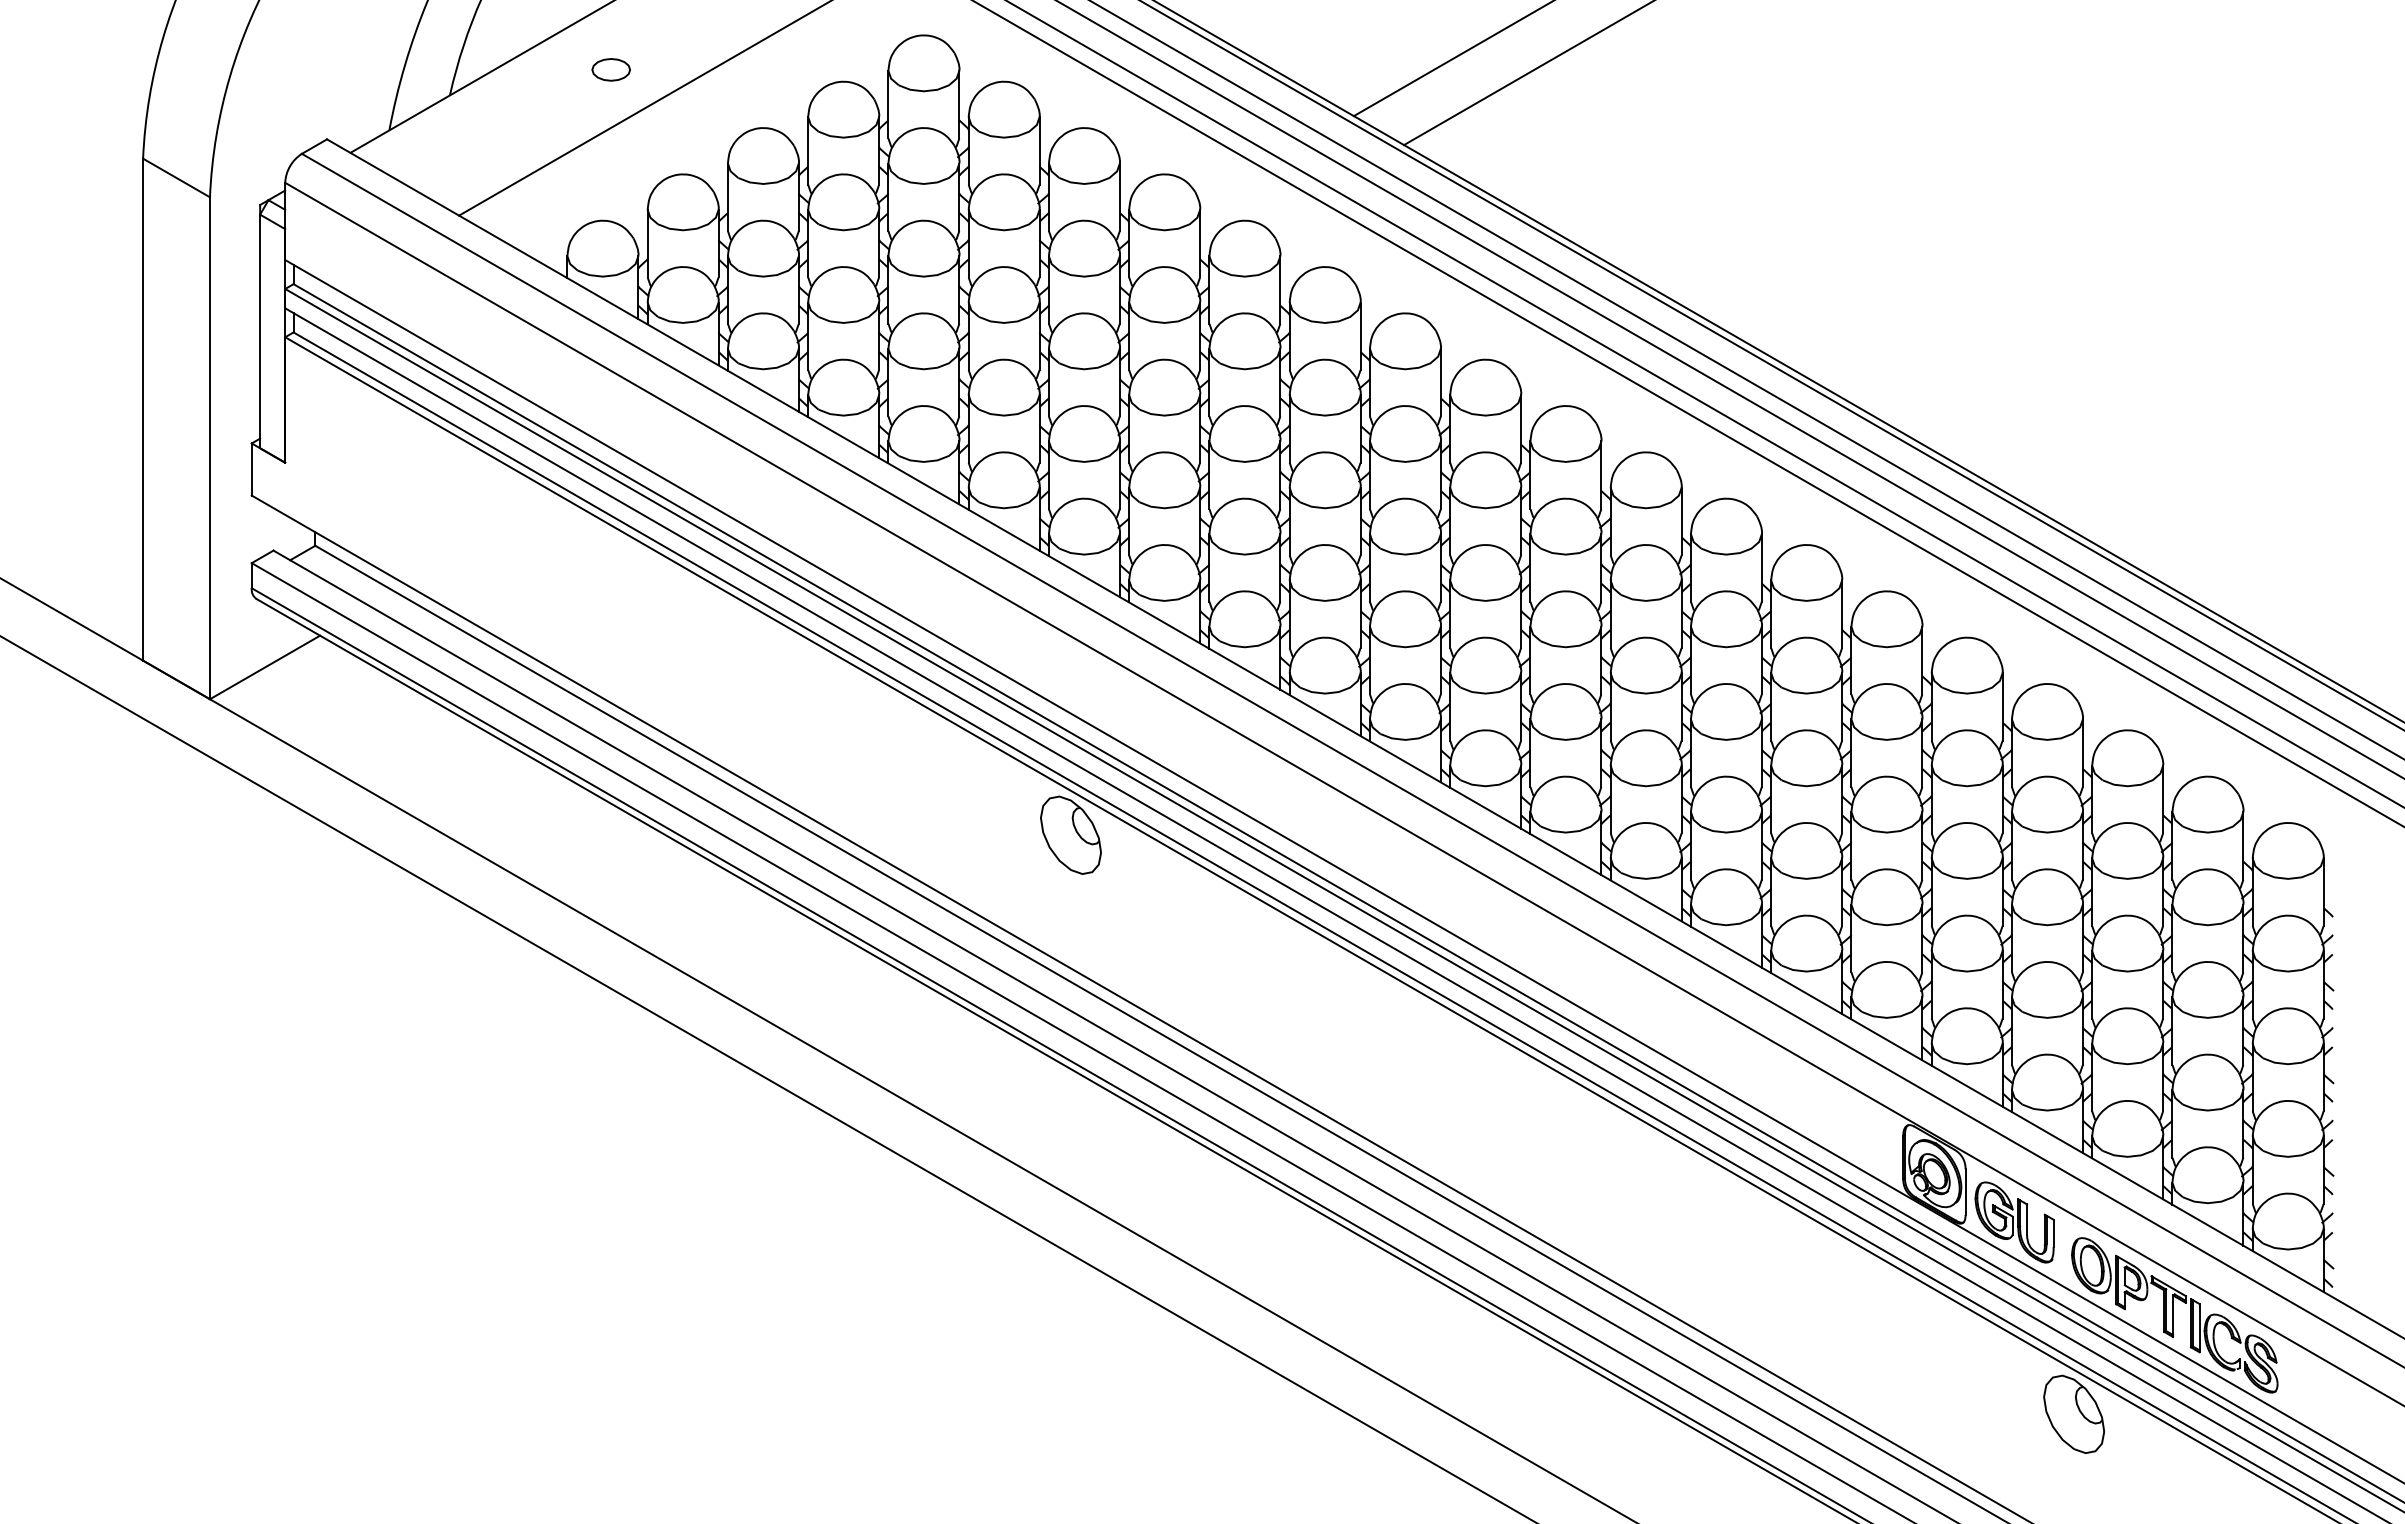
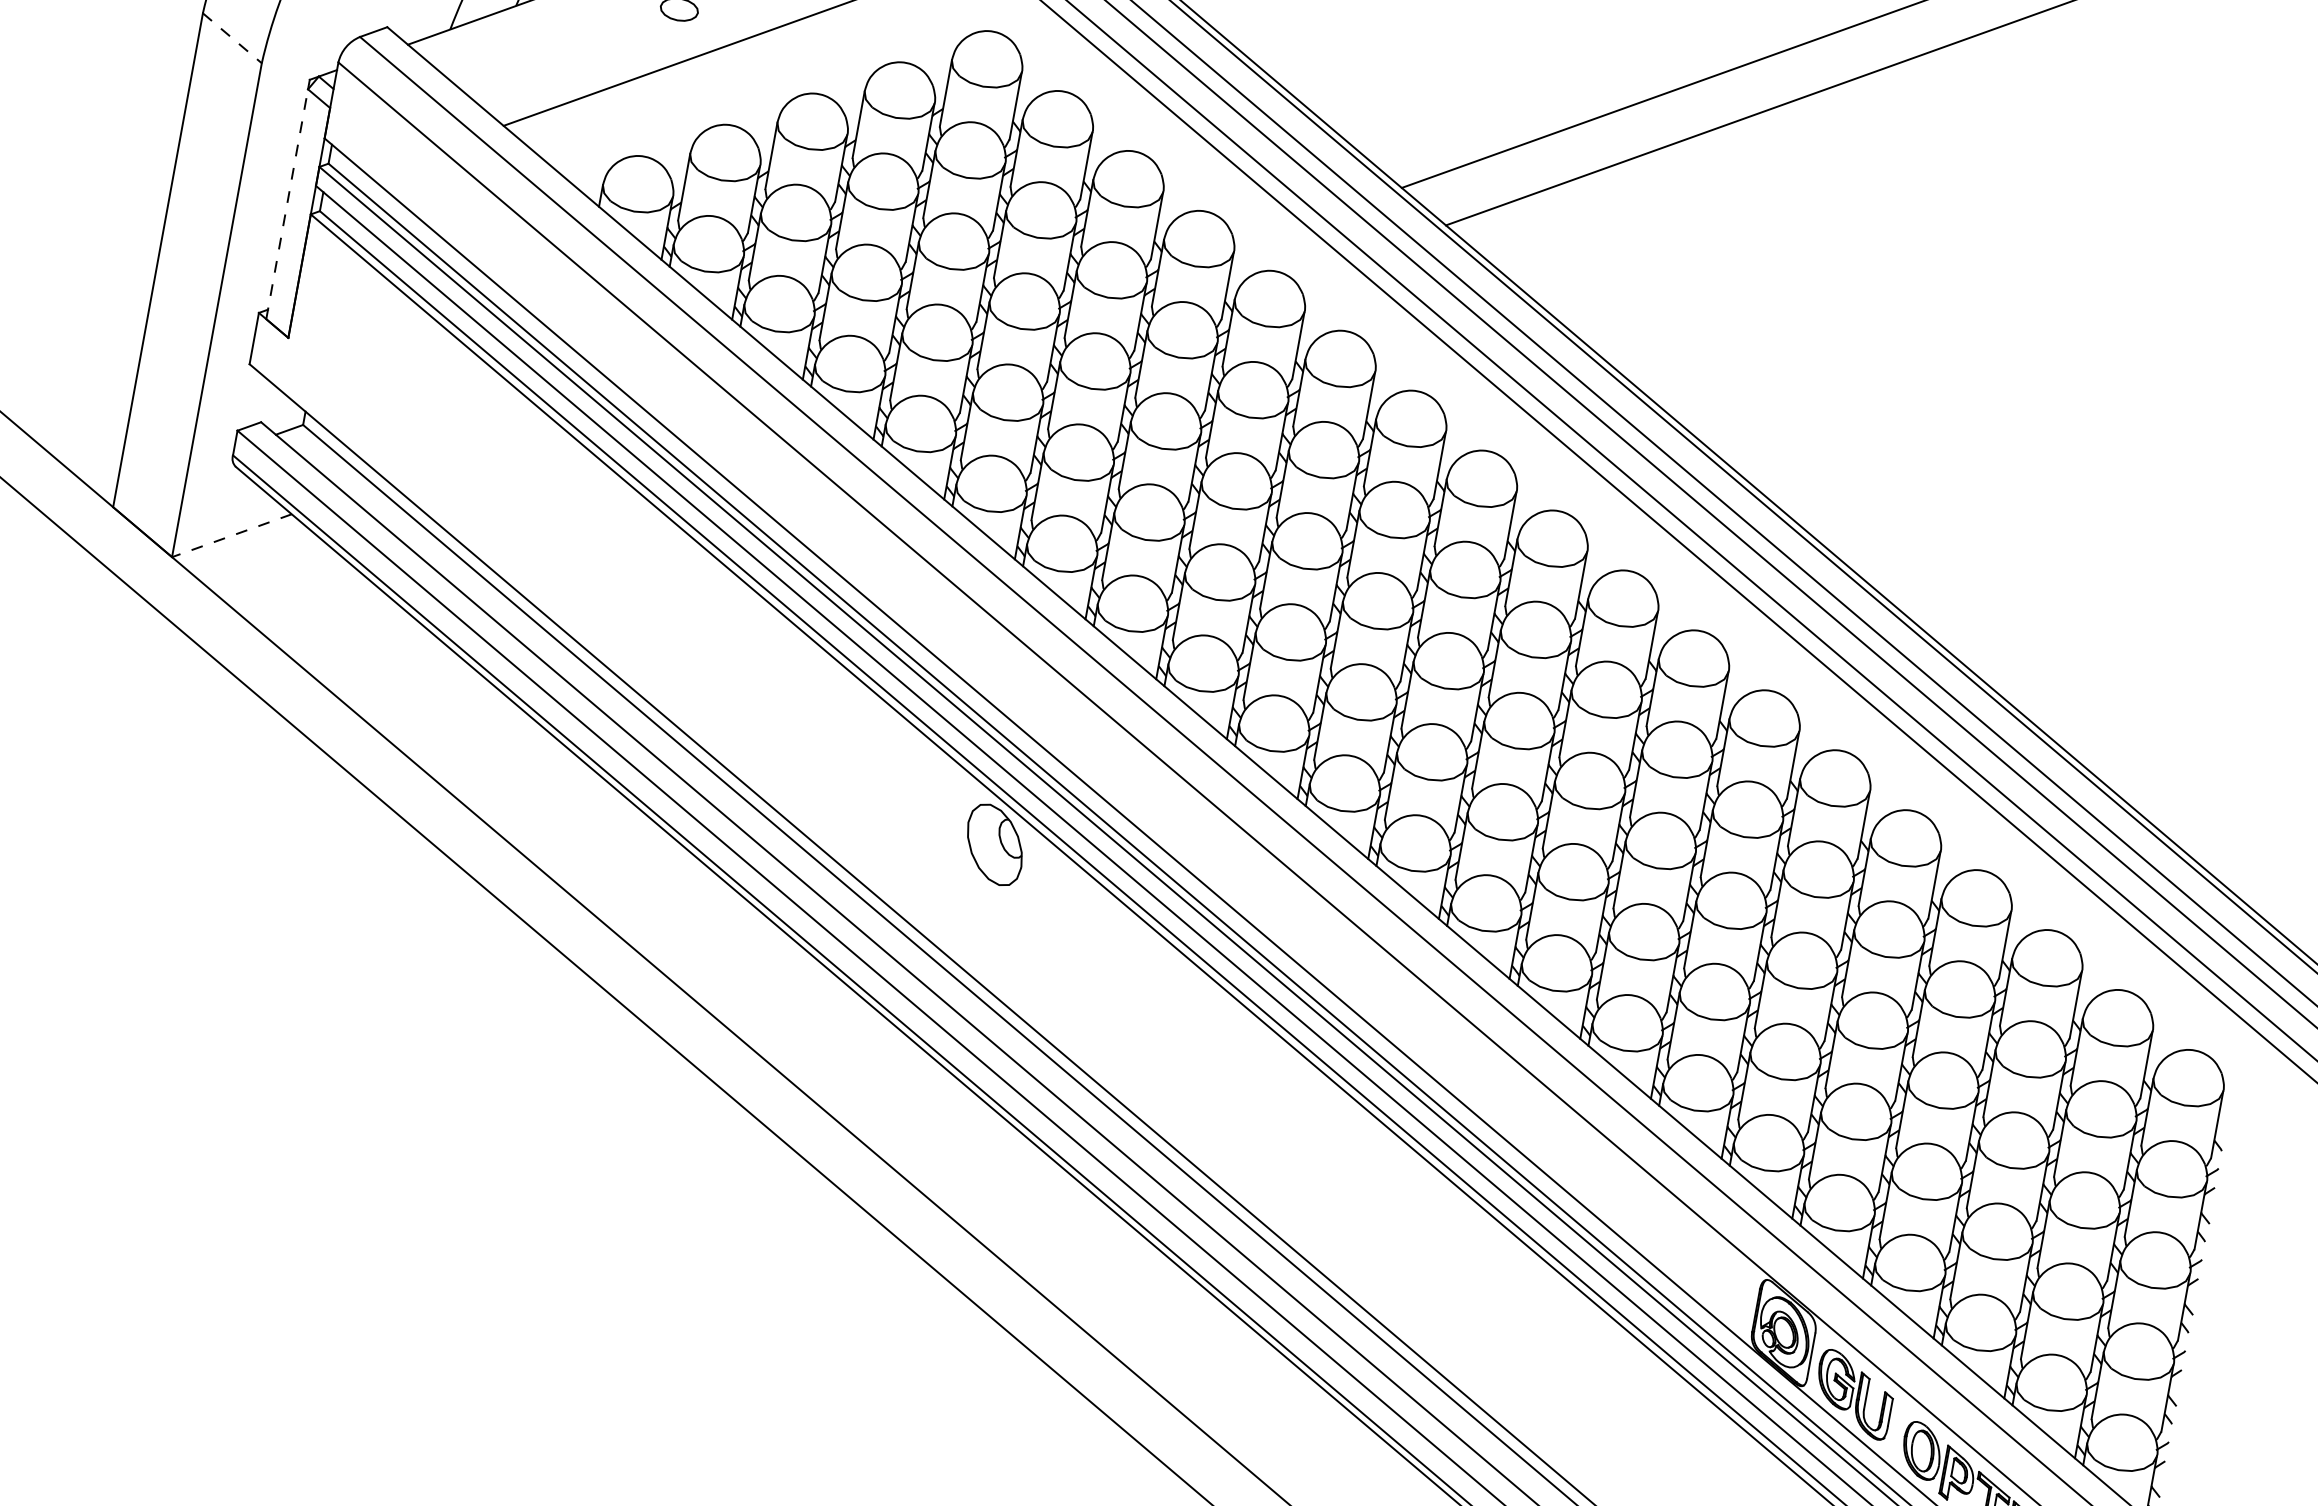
line: (176, 177) -> (232, 37), solid -> dashed
line: (260, 331) -> (287, 204), solid -> dashed
line: (265, 667) -> (232, 535), solid -> dashed

